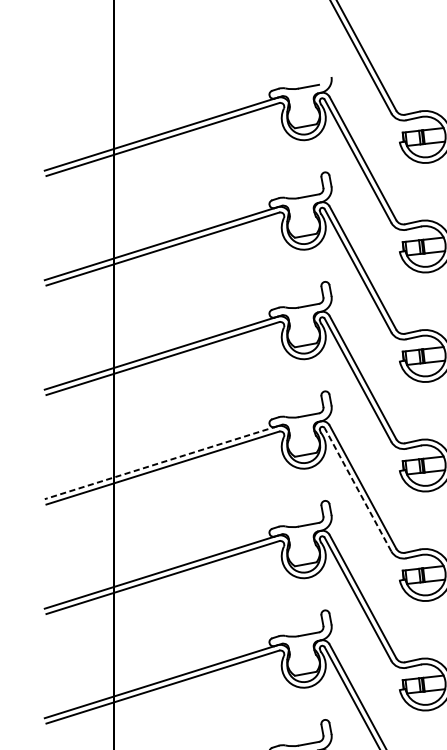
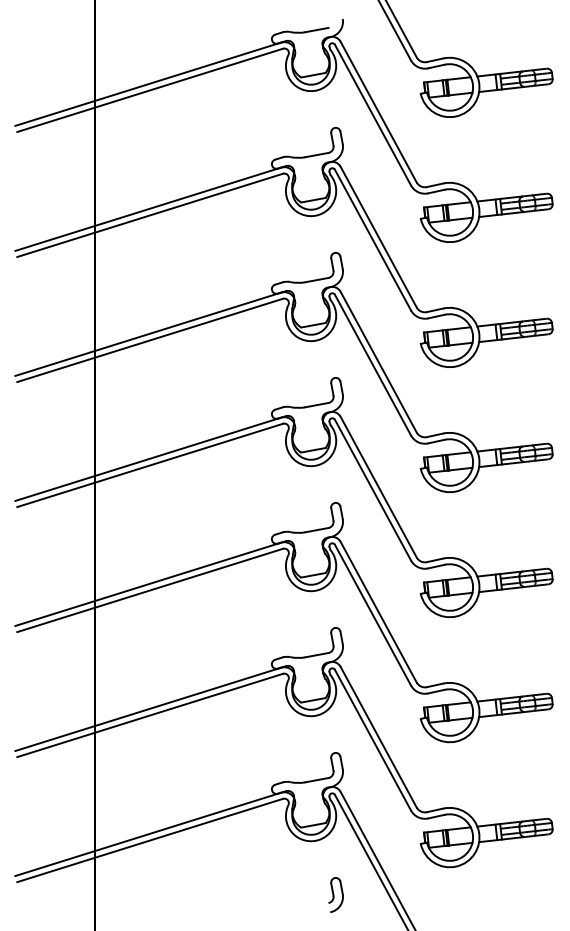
line: (160, 462) -> (147, 459), dashed -> solid
line: (358, 490) -> (373, 490), dashed -> solid

